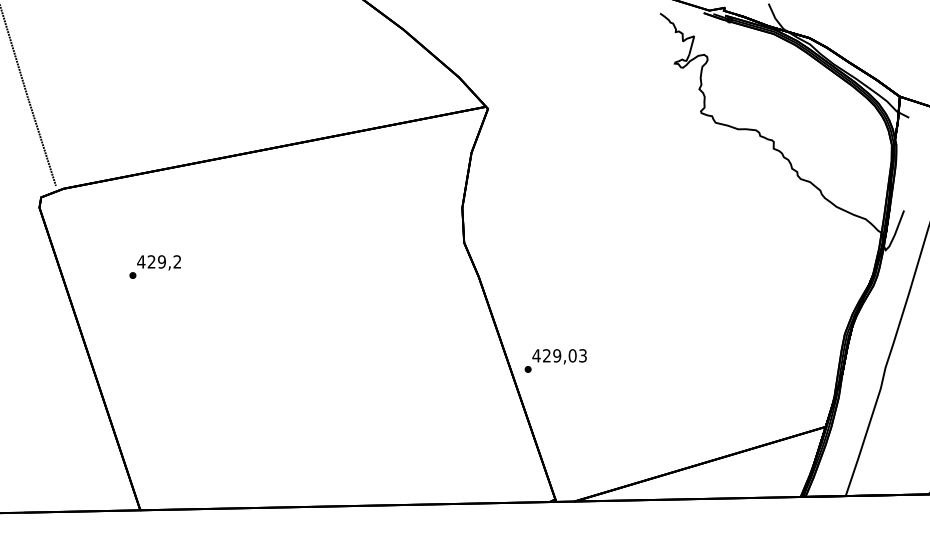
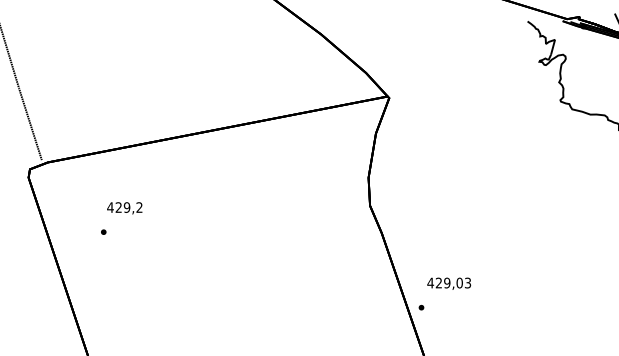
text: (158, 262) -> (124, 208), moved
text: (559, 356) -> (449, 283), moved

